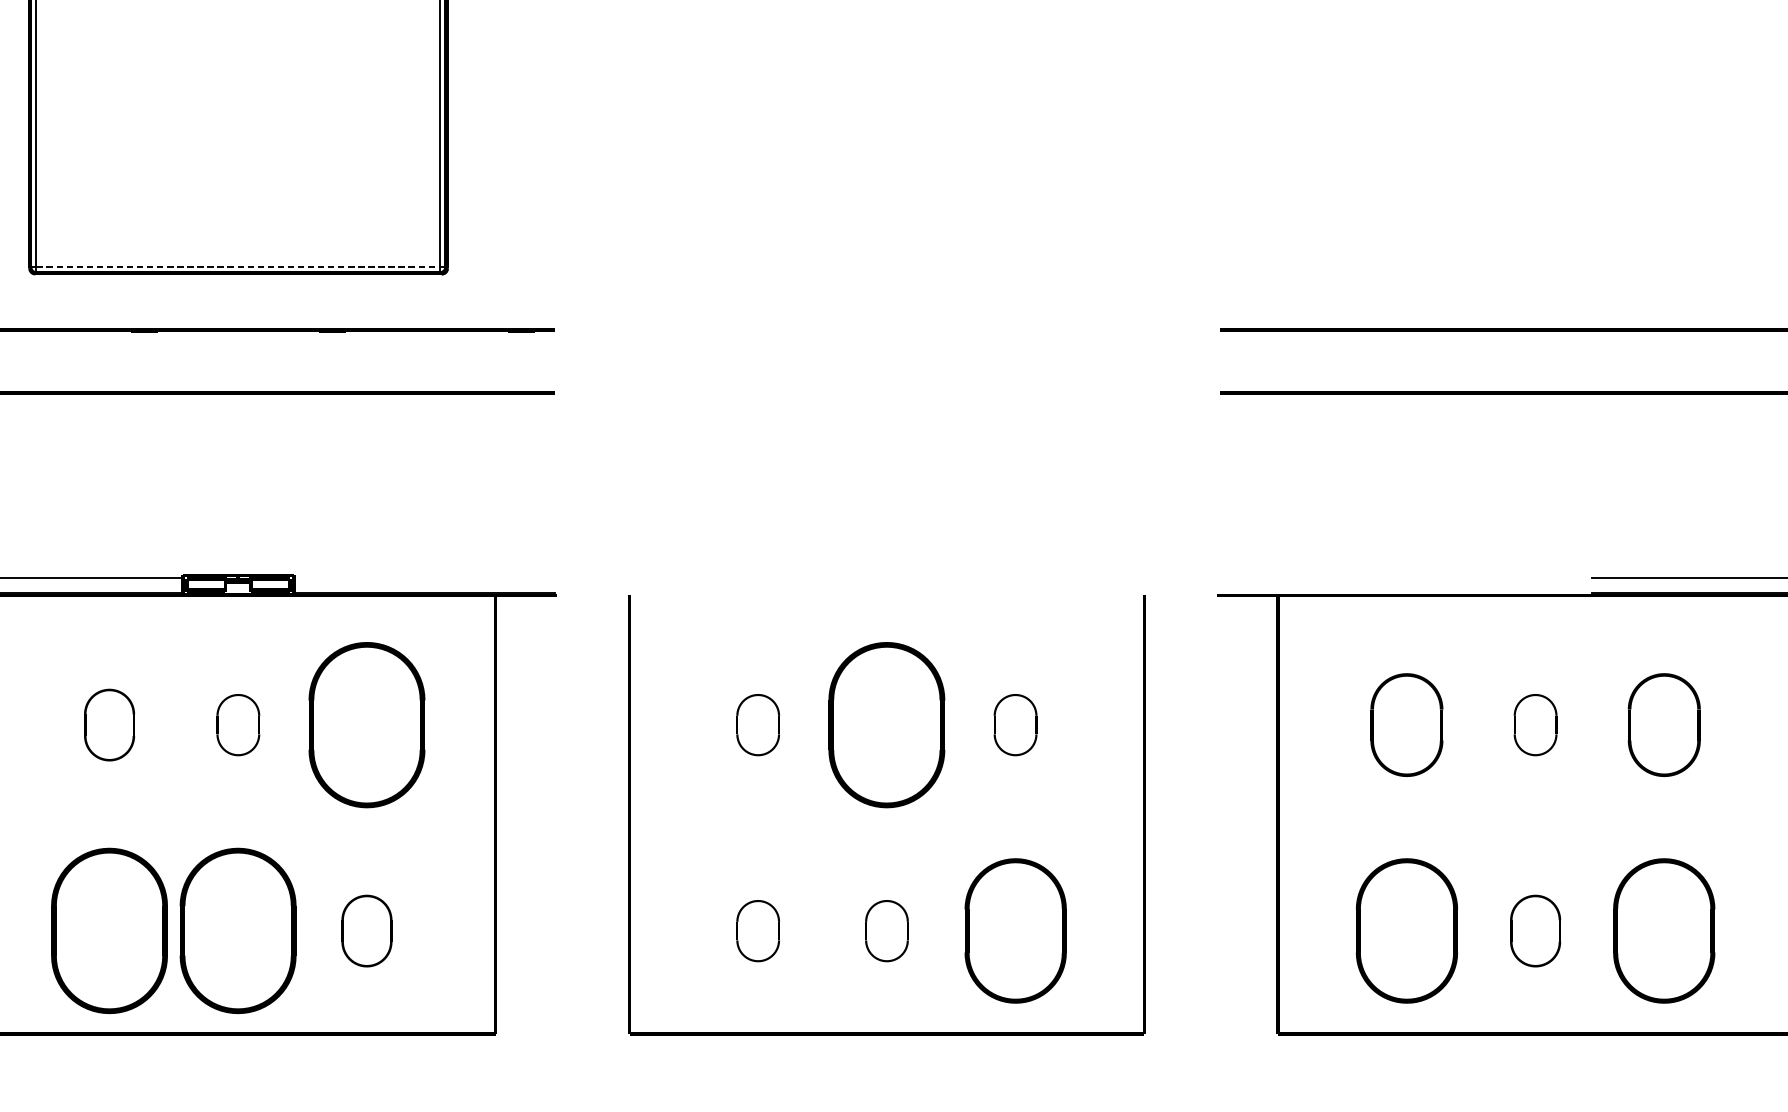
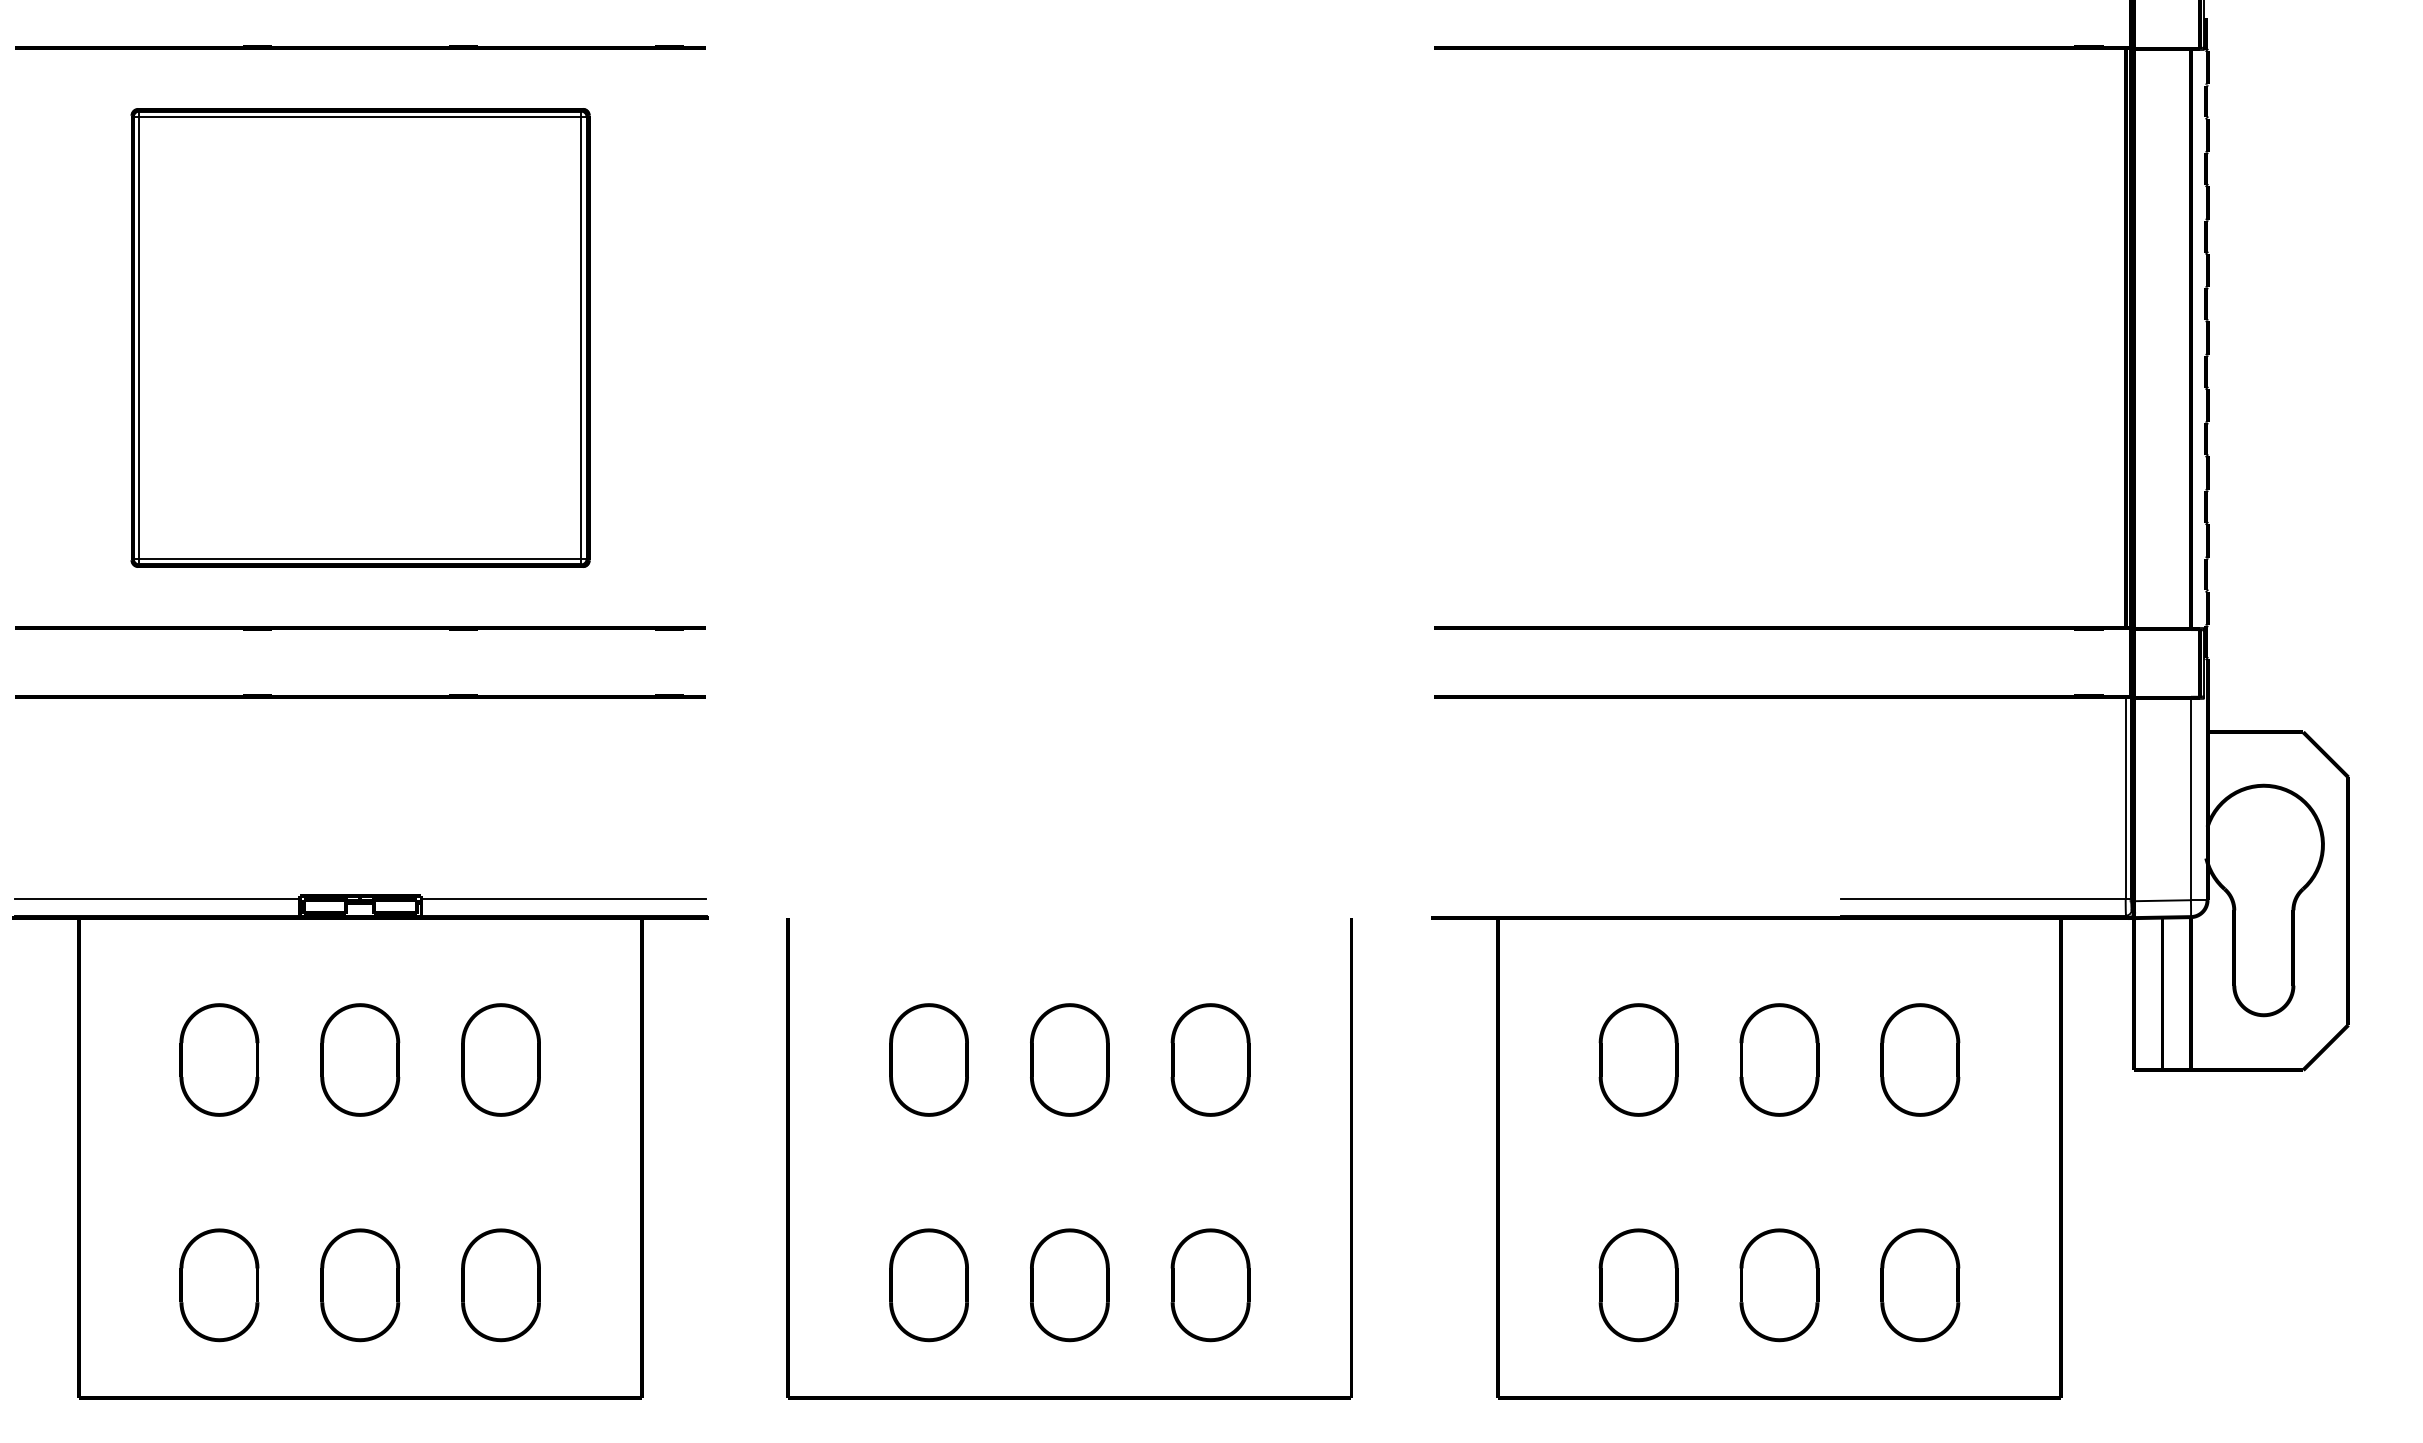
line: (238, 266) -> (360, 558), dashed -> solid
line: (424, 577) -> (563, 898), added
part: (109, 724) -> (219, 1059), size x1.43
part: (238, 724) -> (360, 1059), size x1.67
part: (366, 724) -> (500, 1059), size x0.62
part: (757, 724) -> (928, 1059), size x1.67
part: (886, 724) -> (1069, 1059), size x0.62
part: (1015, 724) -> (1210, 1059), size x1.67
part: (1535, 724) -> (1779, 1059), size x1.67
part: (109, 931) -> (219, 1285), size x0.62
part: (238, 931) -> (360, 1285), size x0.62
part: (366, 931) -> (500, 1285), size x1.43
part: (757, 931) -> (928, 1285), size x1.67
part: (886, 931) -> (1069, 1285), size x1.67
part: (1015, 931) -> (1210, 1285), size x0.71
part: (1406, 931) -> (1638, 1285), size x0.71
part: (1535, 931) -> (1779, 1285), size x1.43
part: (1664, 931) -> (1920, 1285), size x0.71

